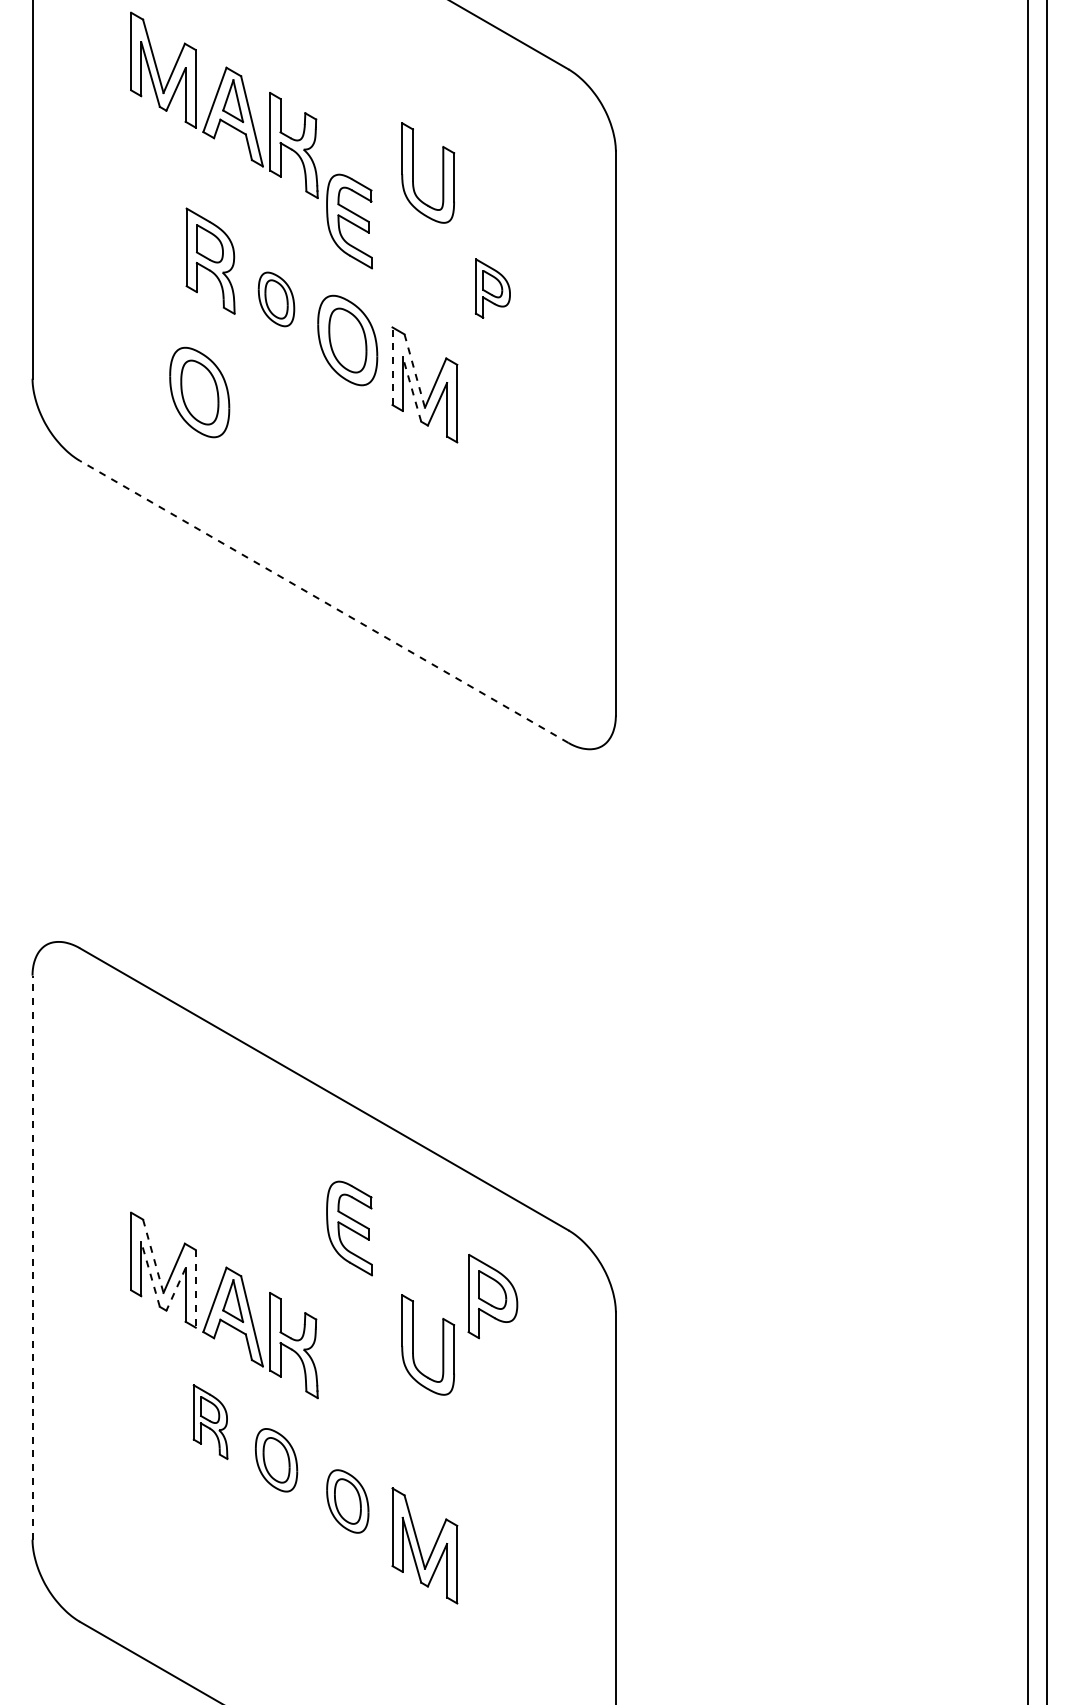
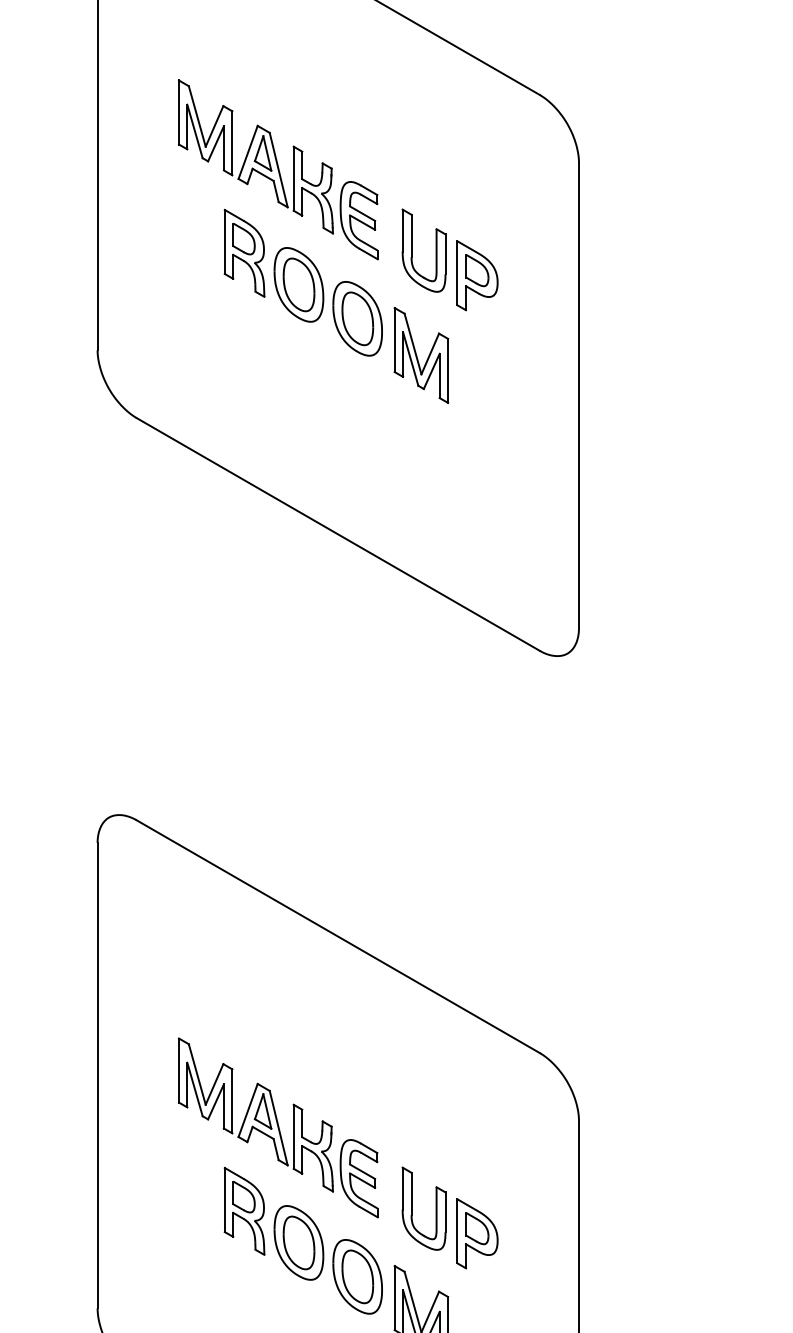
part: (224, 104) -> (256, 156), moved
part: (413, 172) -> (411, 250), moved
part: (492, 288) -> (477, 275), size x1.43
part: (276, 299) -> (298, 284), size x1.67
line: (392, 366) -> (394, 340), dashed -> solid
line: (414, 371) -> (412, 344), dashed -> solid
line: (411, 389) -> (410, 359), dashed -> solid
part: (199, 392) -> (235, 361), removed
line: (323, 601) -> (337, 534), dashed -> solid
part: (349, 1228) -> (359, 1178), moved
line: (153, 1256) -> (197, 1074), dashed -> solid
line: (32, 1257) -> (97, 1075), dashed -> solid
line: (150, 1274) -> (194, 1089), dashed -> solid
line: (195, 1288) -> (232, 1101), dashed -> solid
line: (175, 1289) -> (215, 1101), dashed -> solid
part: (492, 1296) -> (477, 1233), moved
part: (442, 1344) -> (435, 1208), moved
part: (210, 1421) -> (244, 1210), size x1.43
part: (276, 1459) -> (298, 1242), size x1.43
part: (347, 1501) -> (357, 1276), size x1.43

